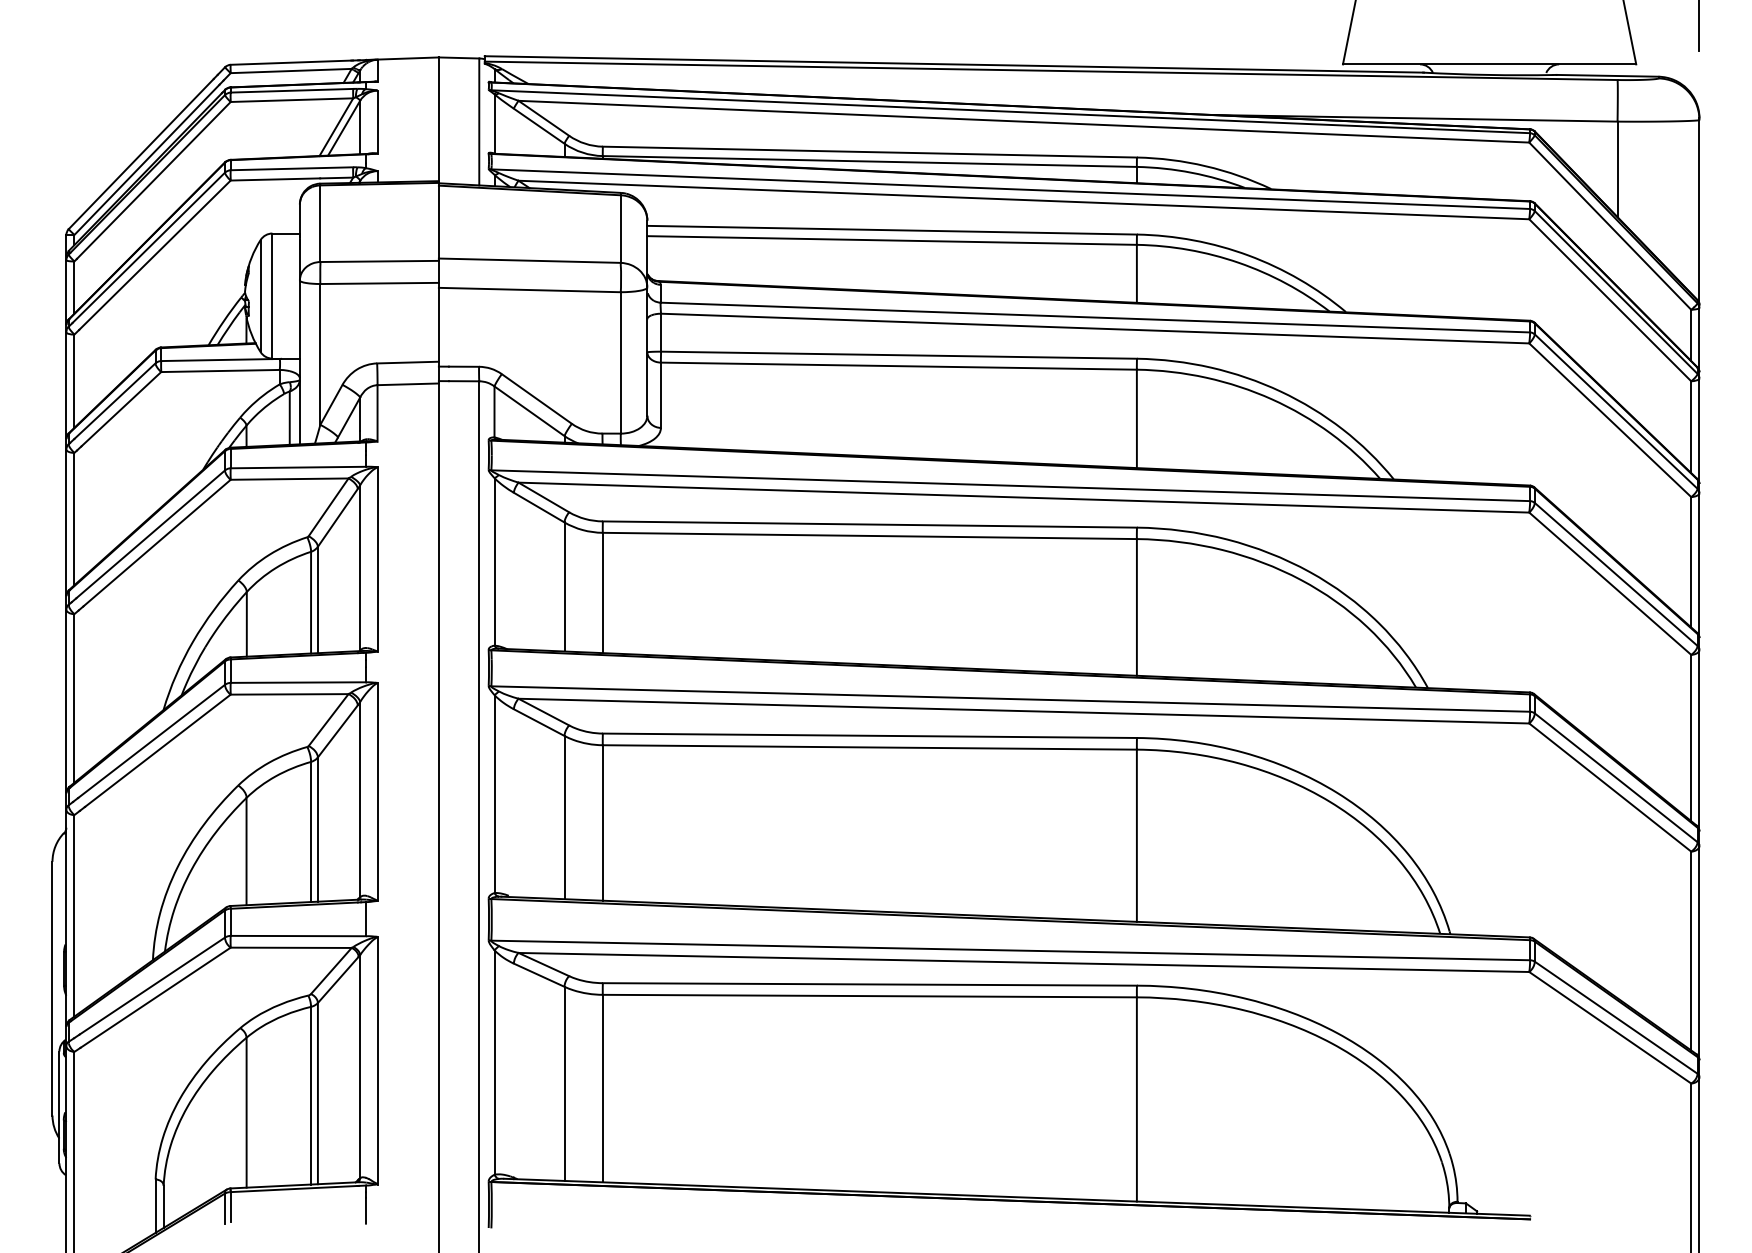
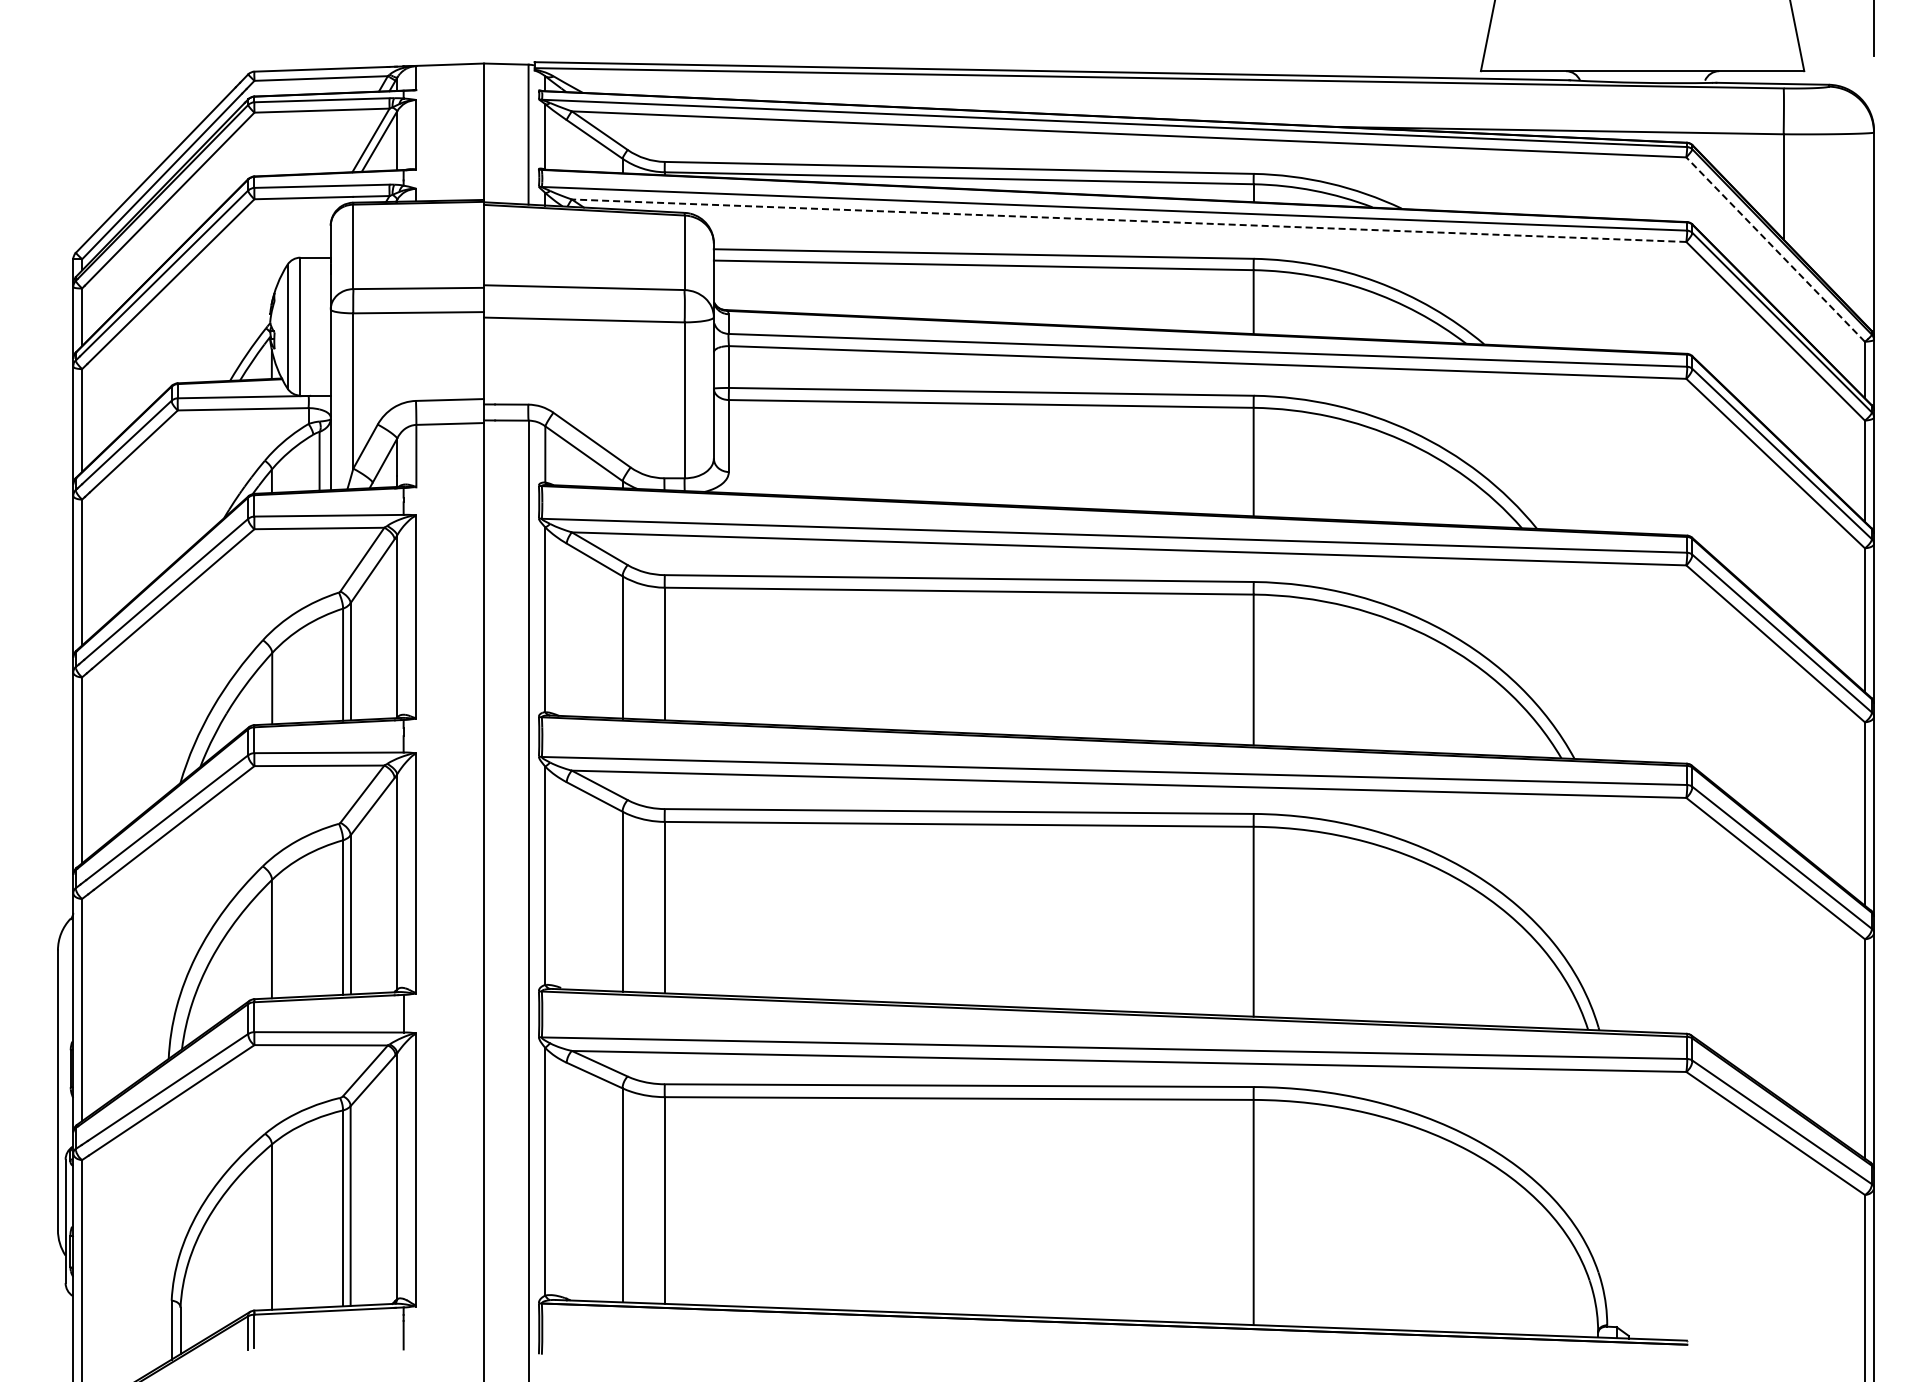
line: (1024, 199) -> (1129, 220), solid -> dashed
line: (1610, 226) -> (1775, 249), solid -> dashed

